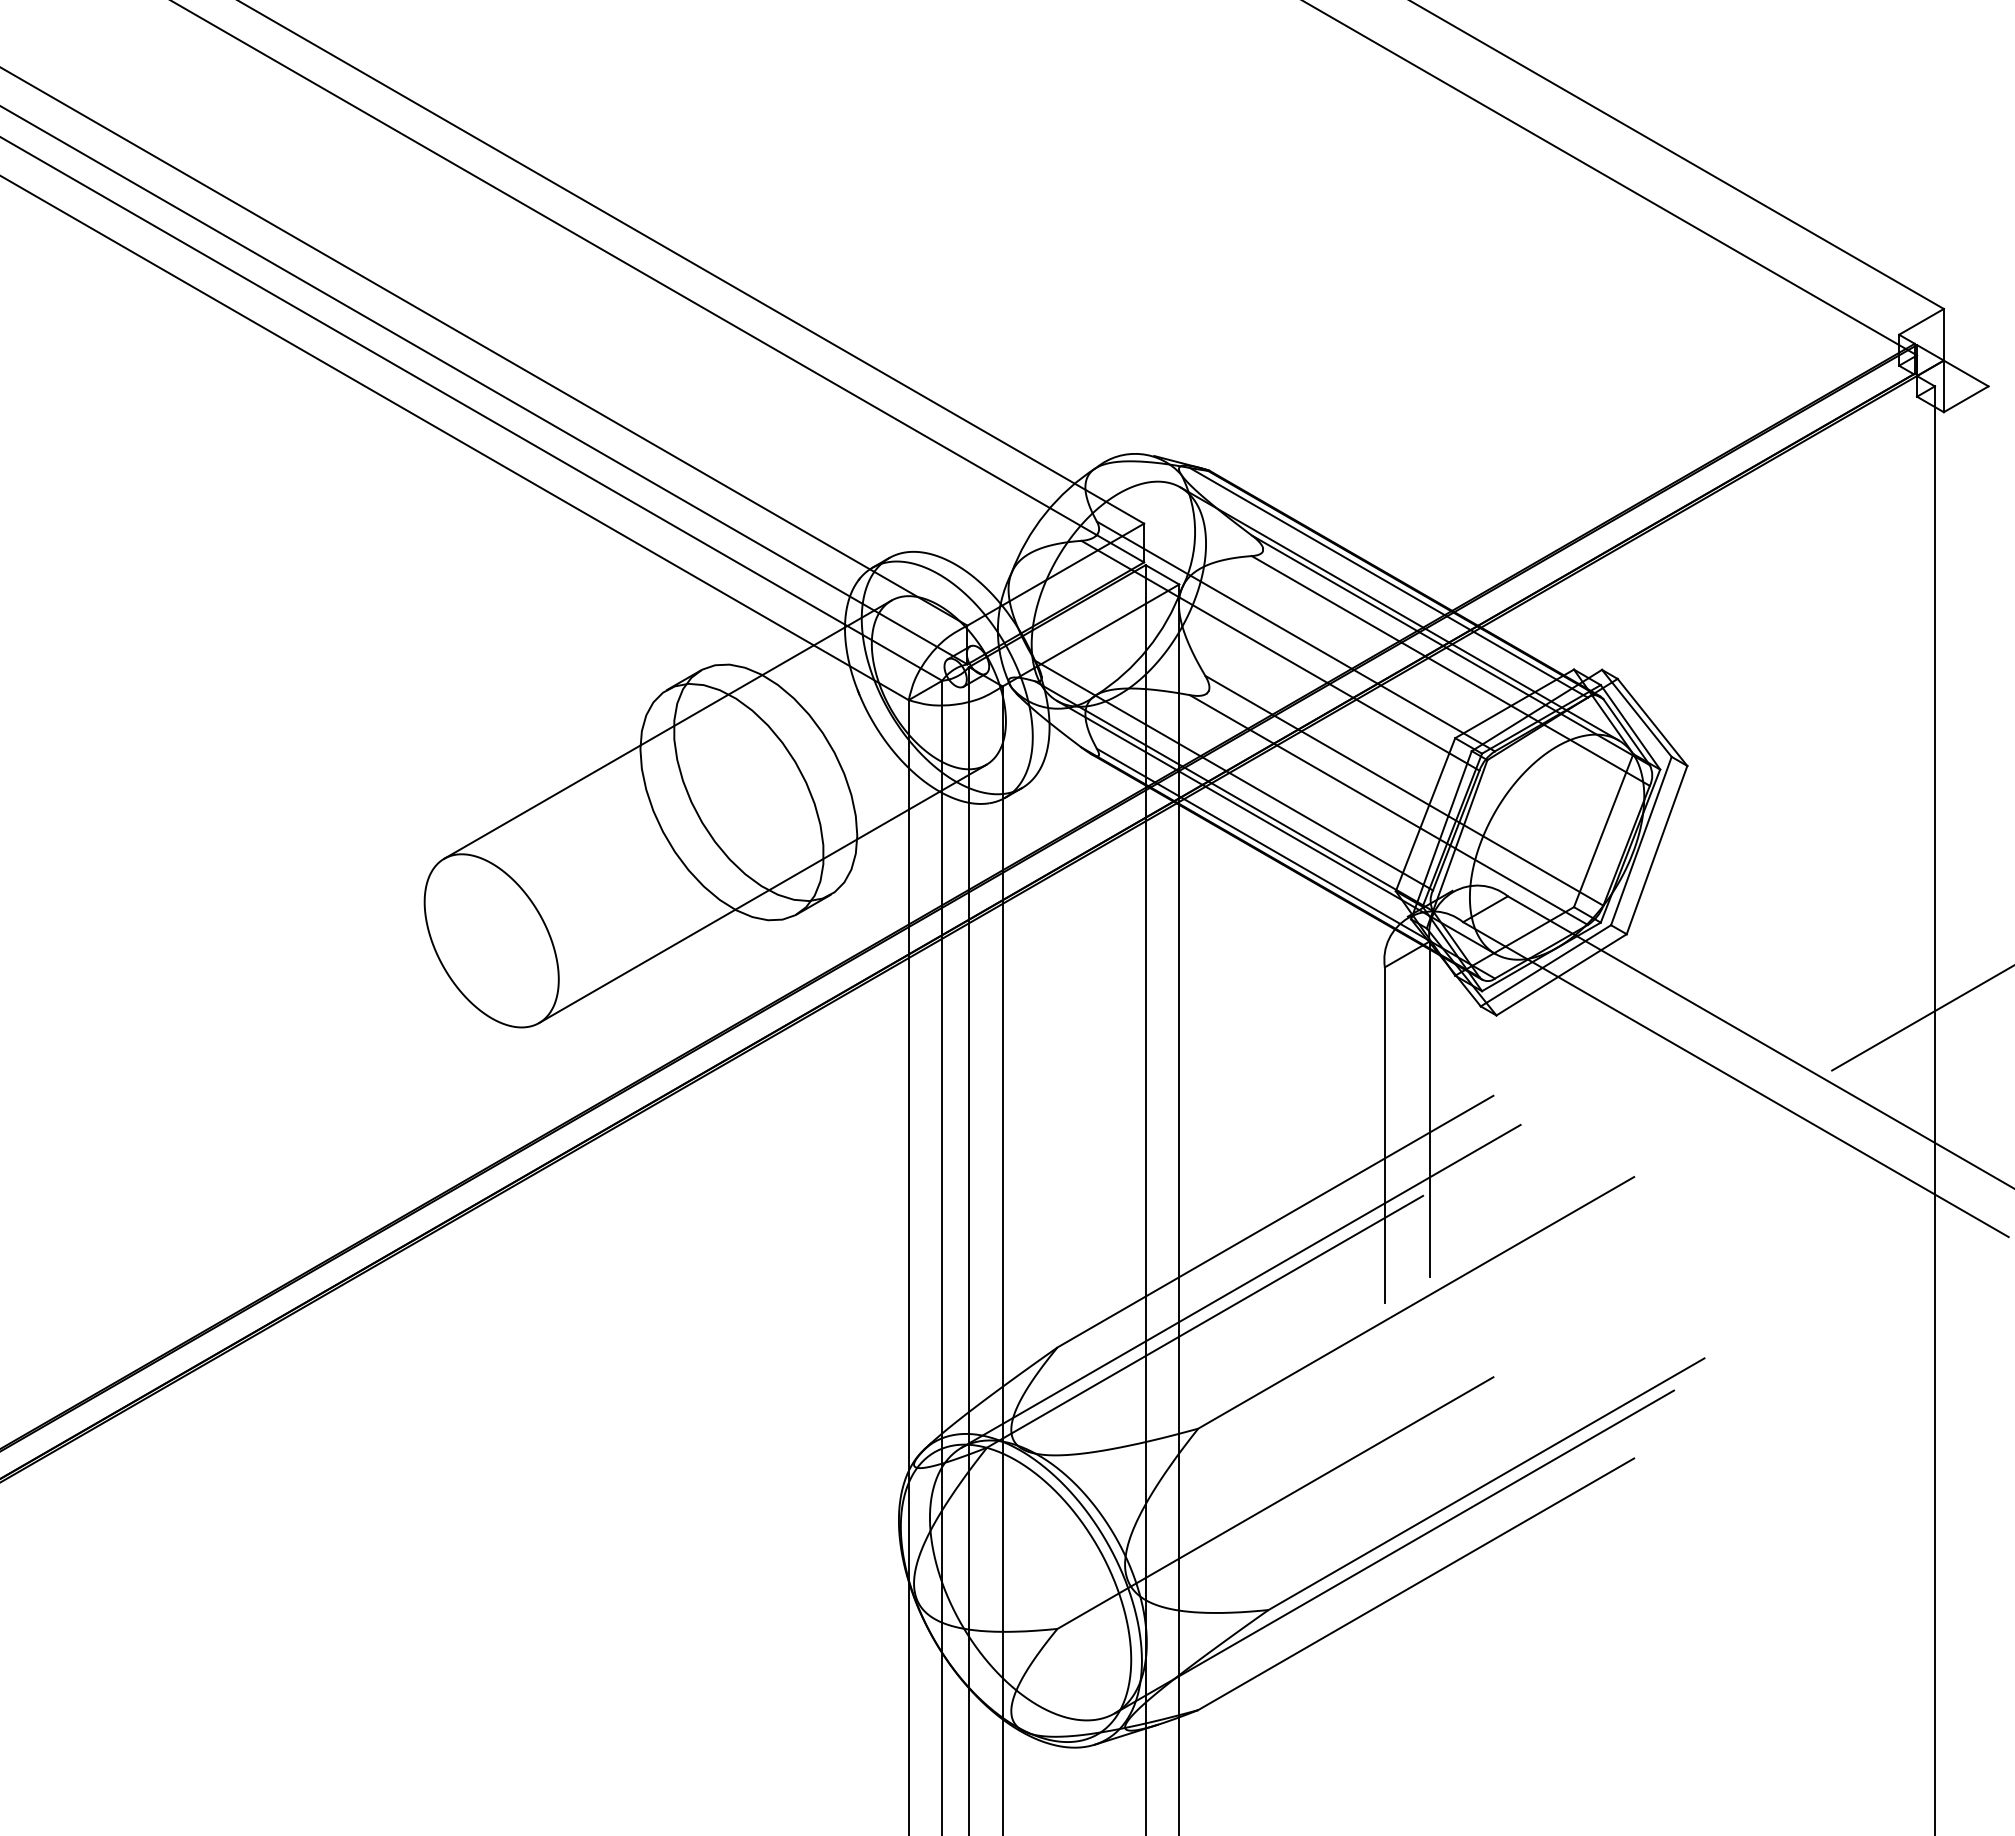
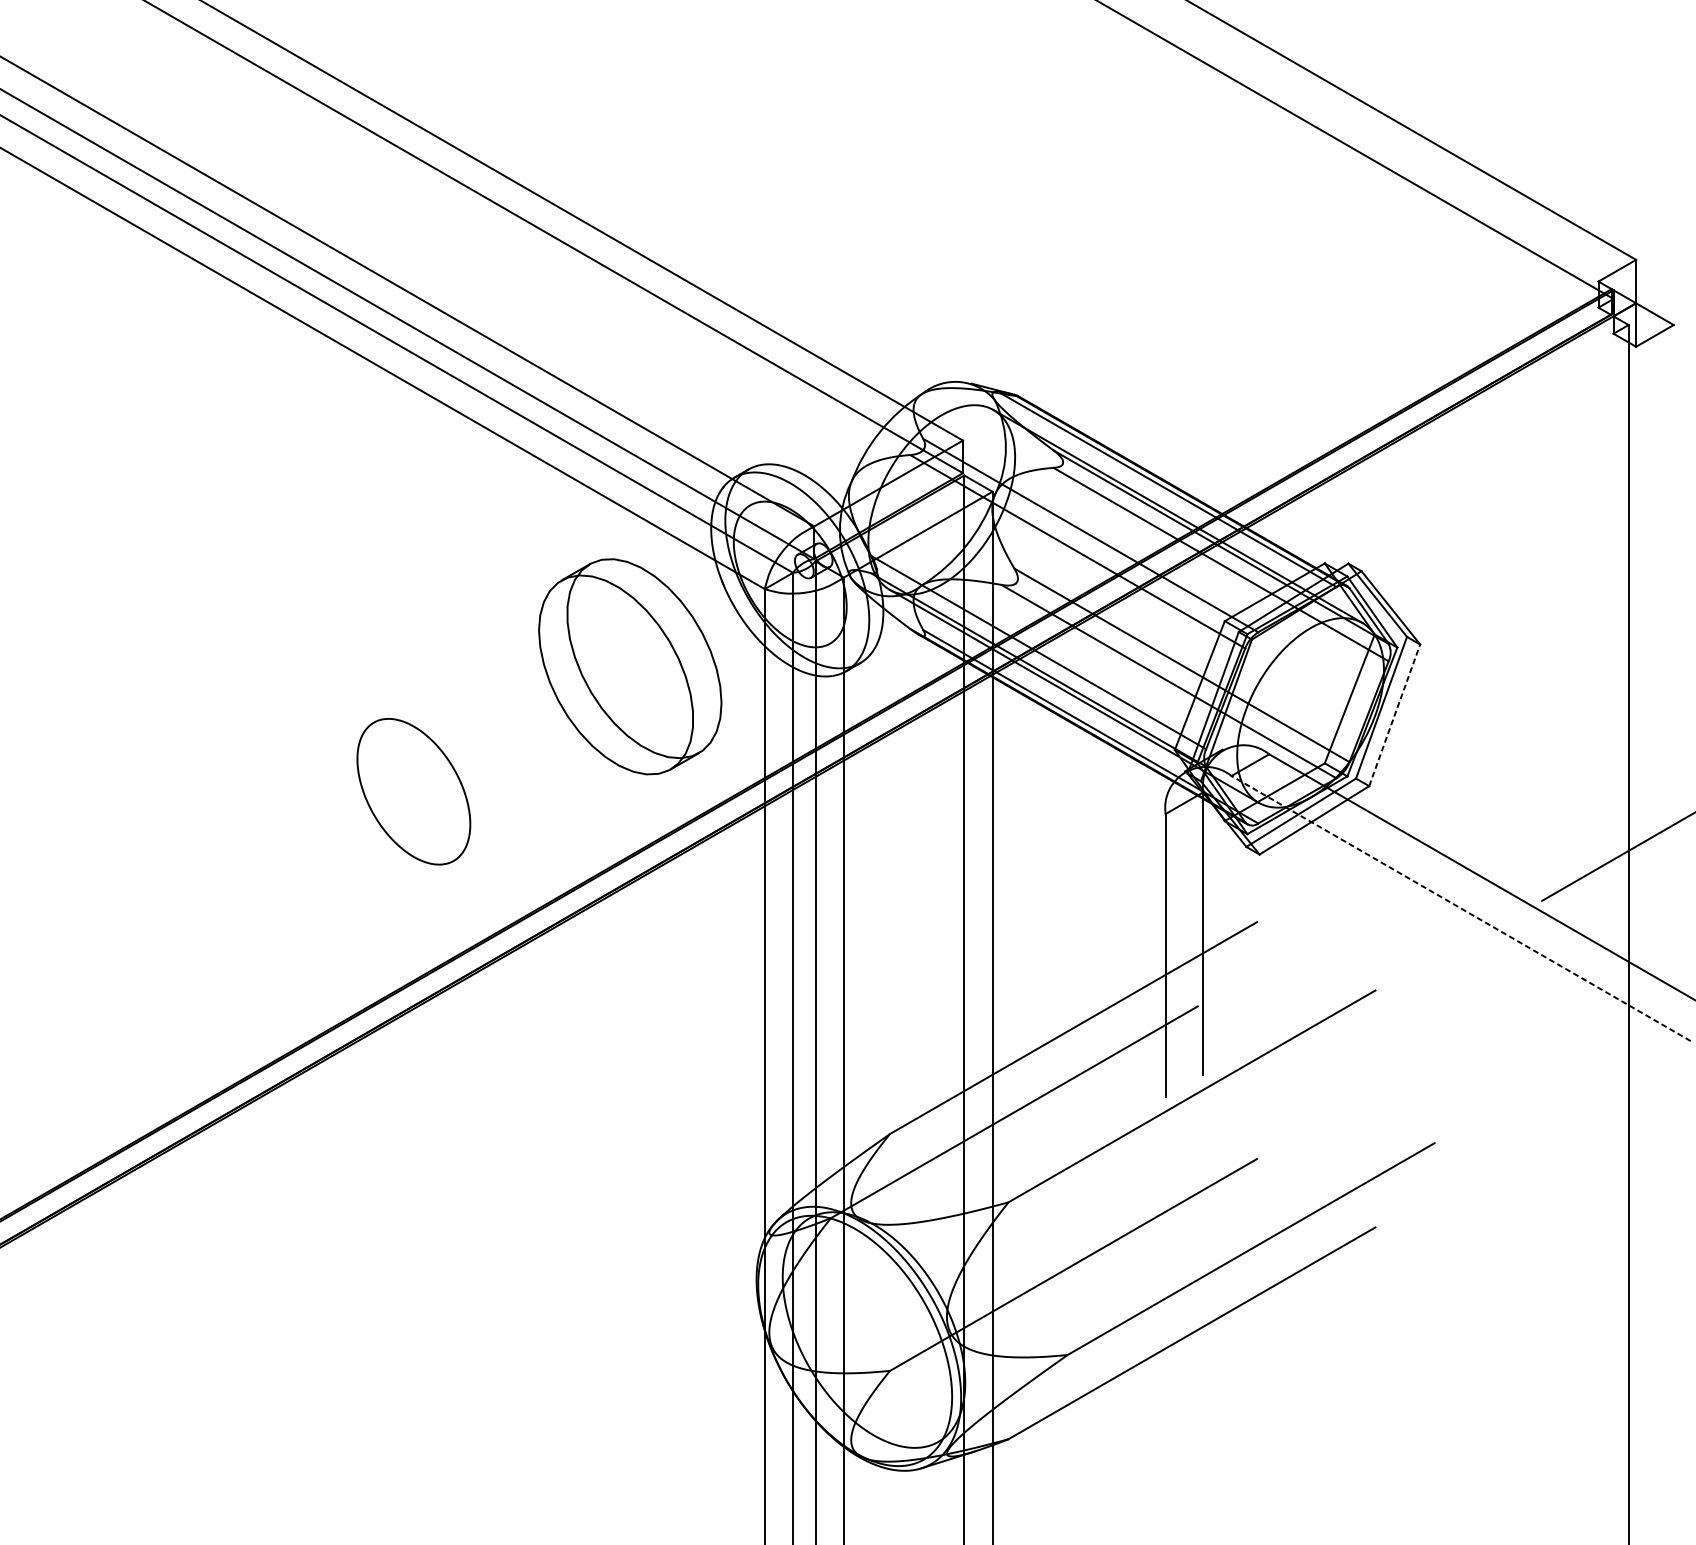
line: (667, 729) -> (561, 613), removed
line: (1657, 849) -> (1395, 714), solid -> dashed
line: (762, 893) -> (641, 751), removed
line: (1735, 1079) -> (1460, 908), solid -> dashed
line: (1240, 1285) -> (1044, 1081), removed
line: (1394, 1551) -> (1173, 1305), removed

